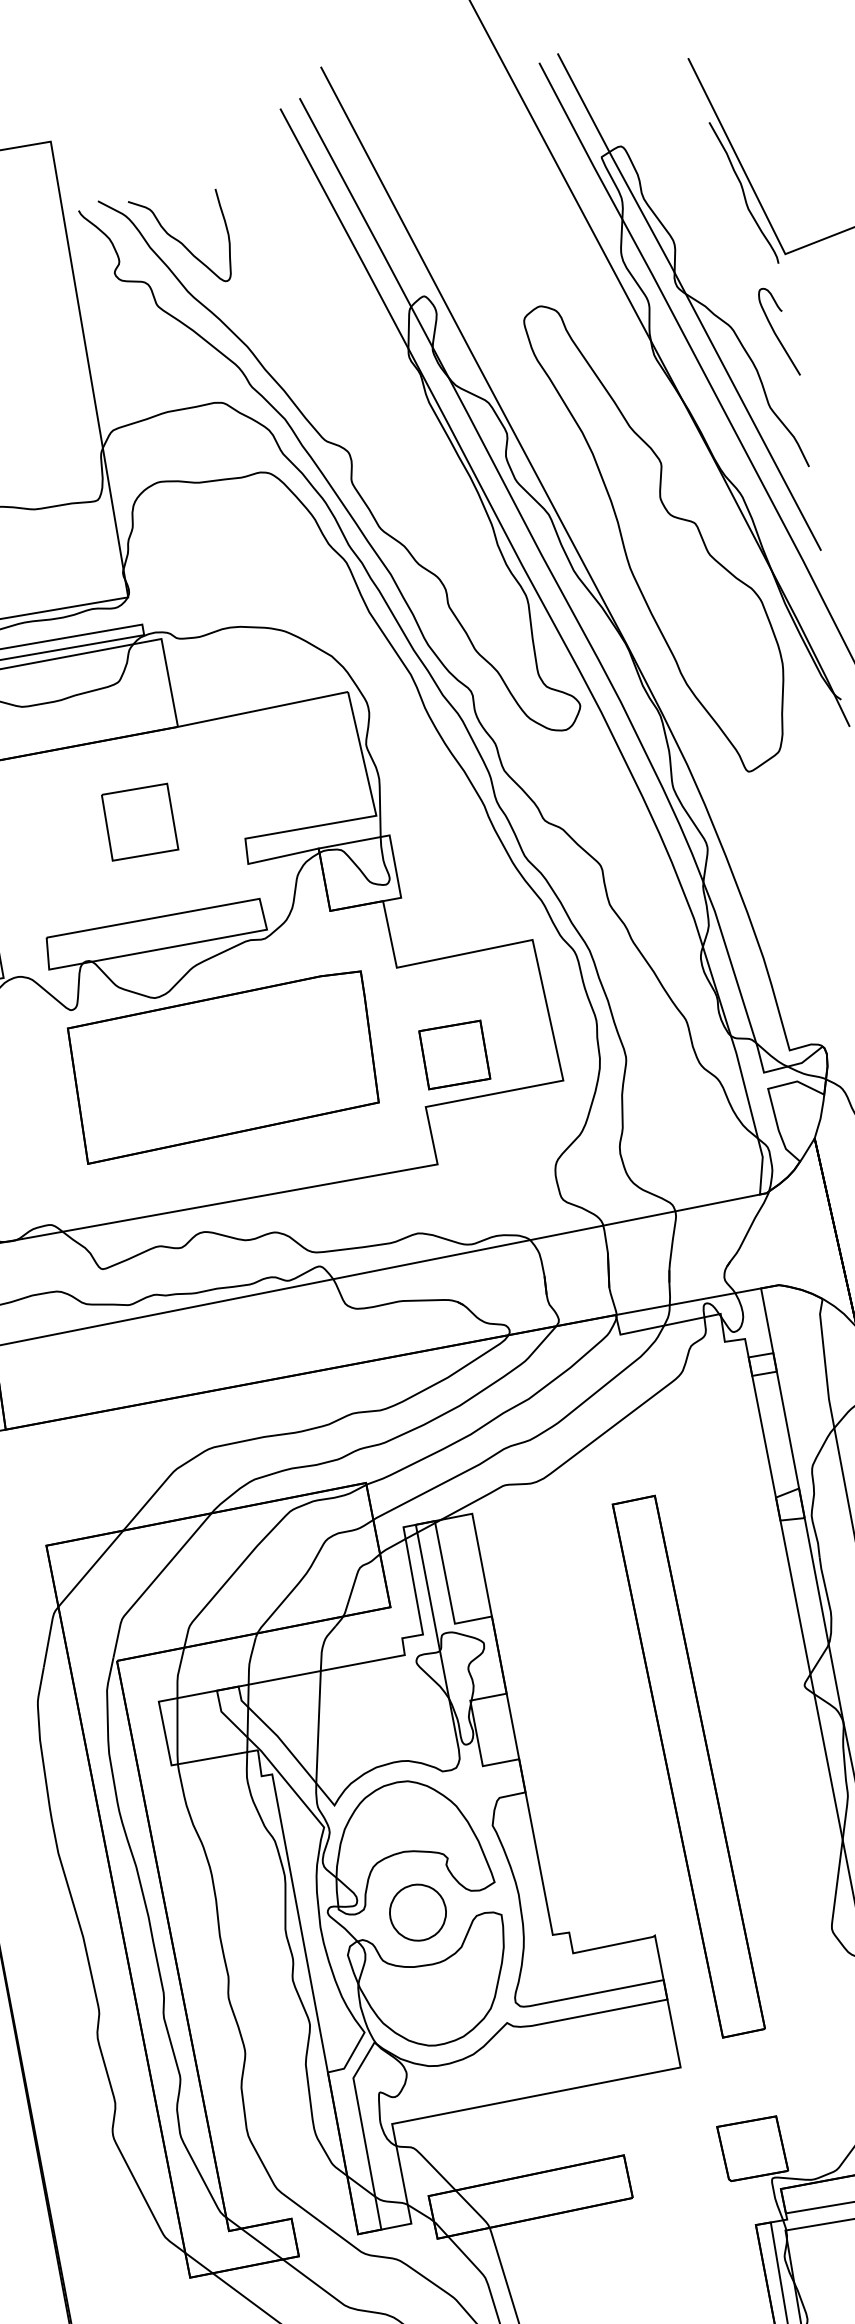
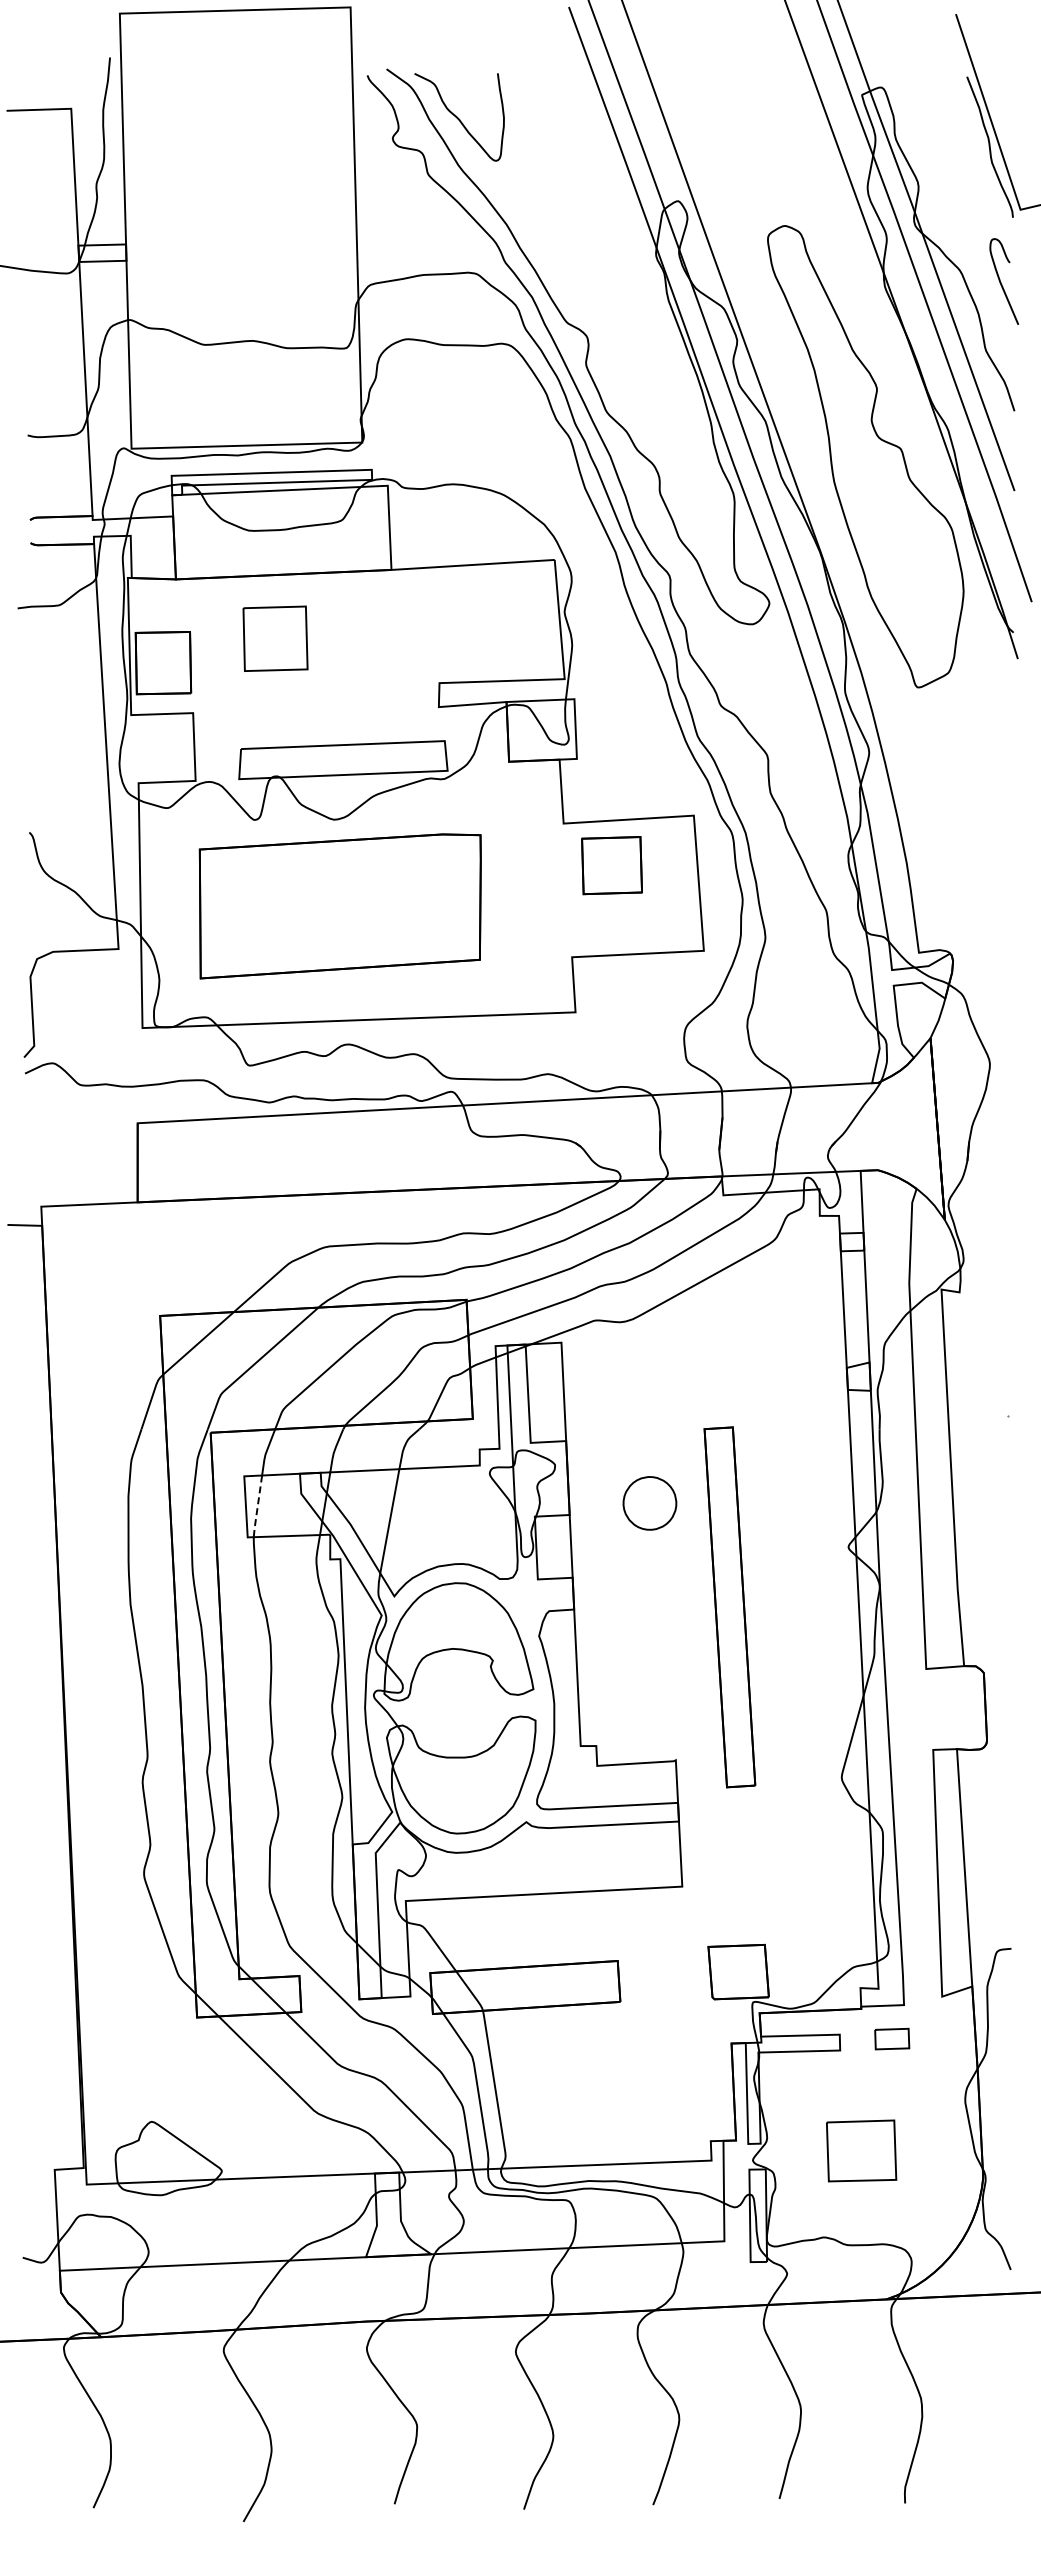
part: (140, 821) -> (275, 638), moved
part: (454, 1054) -> (611, 865), moved
part: (223, 1067) -> (339, 906), moved
line: (177, 1732) -> (257, 1507), solid -> dashed
part: (688, 1767) -> (729, 1607), size x0.7
part: (417, 1912) -> (649, 1503), moved

